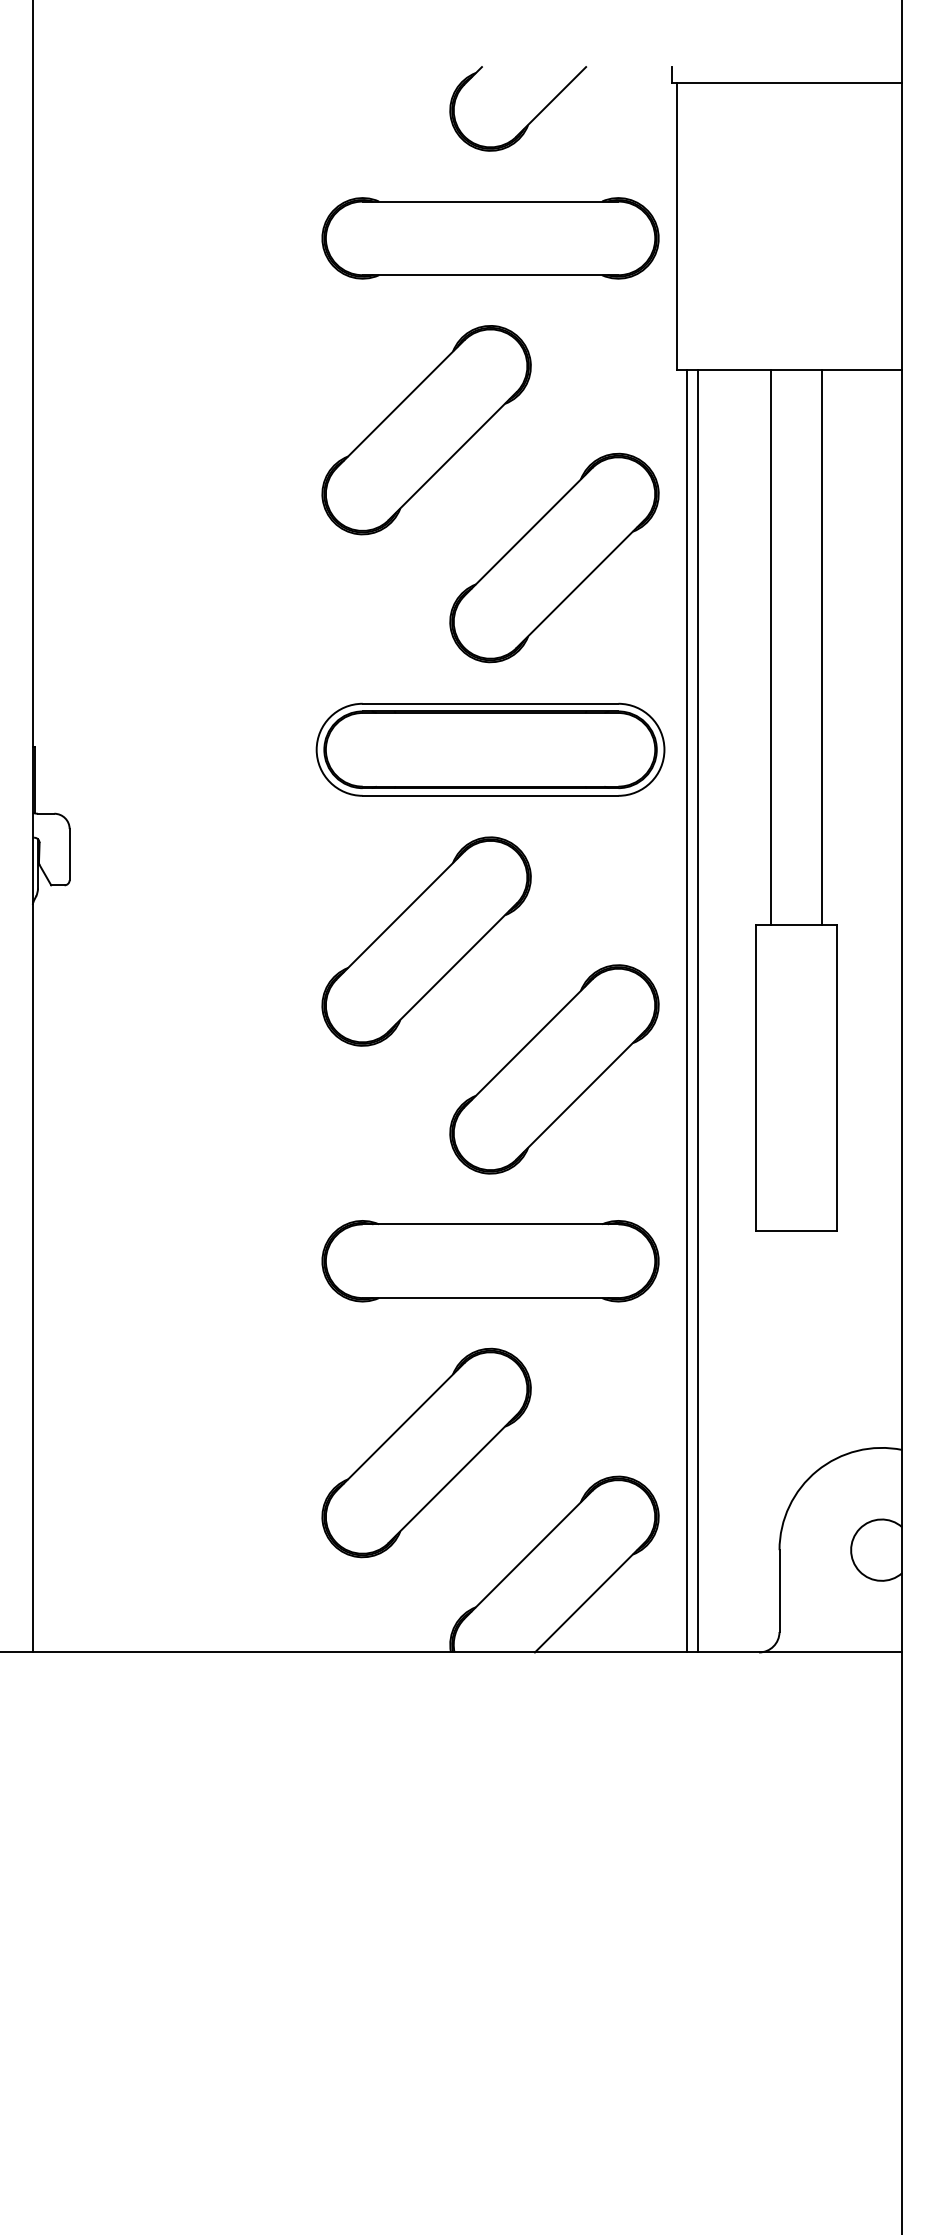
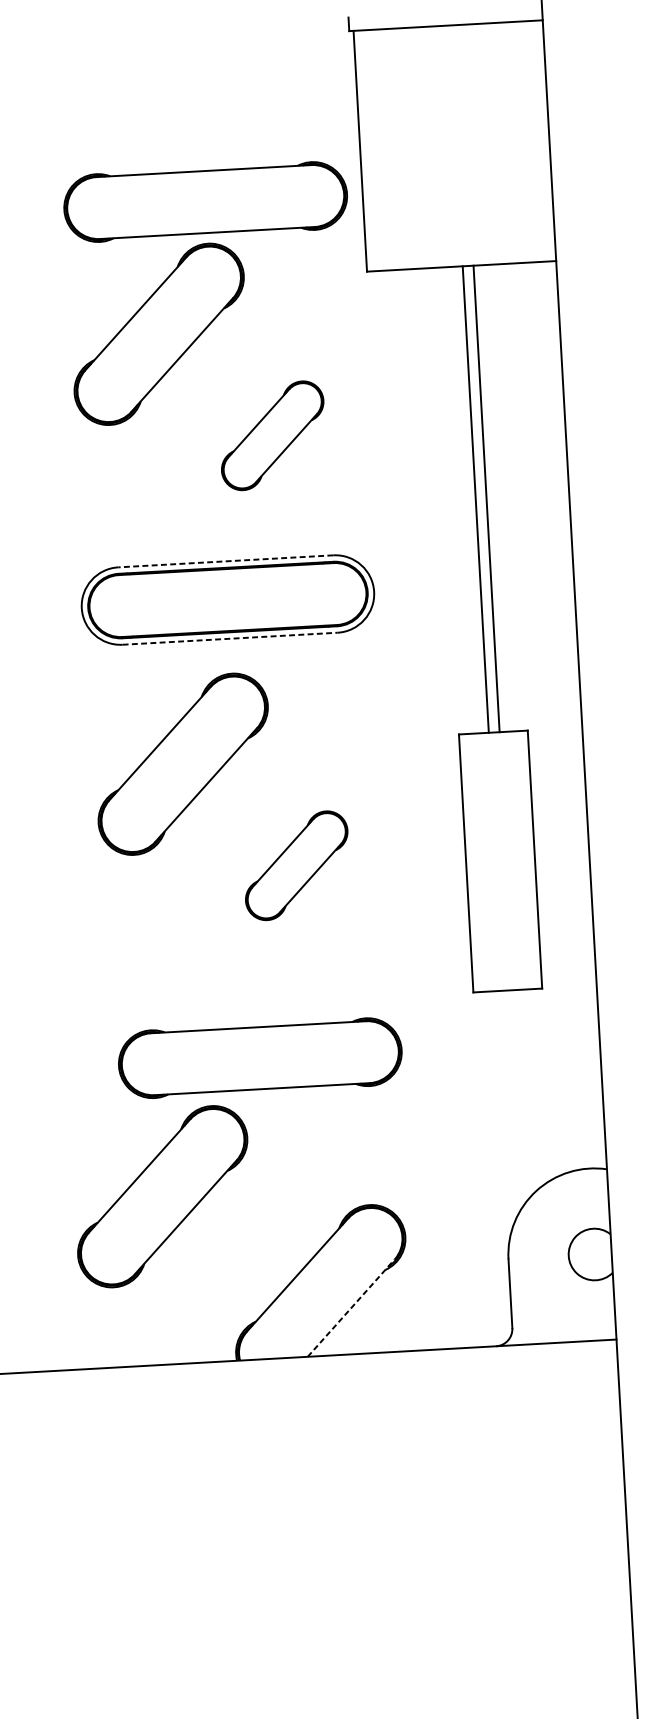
part: (531, 120) -> (232, 69), removed
part: (490, 238) -> (205, 202), moved
part: (554, 557) -> (272, 435), size x0.6
line: (770, 646) -> (486, 498), moved
line: (822, 646) -> (476, 499), moved
line: (490, 703) -> (225, 561), solid -> dashed
line: (490, 795) -> (230, 638), solid -> dashed
line: (687, 1010) -> (405, 809), removed
line: (697, 1010) -> (414, 809), removed
part: (554, 1069) -> (296, 865), size x0.6
part: (490, 1261) -> (260, 1058), moved
part: (426, 1452) -> (162, 1196), moved
line: (590, 1597) -> (351, 1307), solid -> dashed

